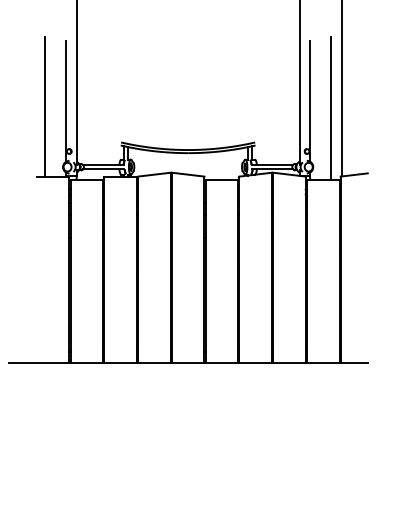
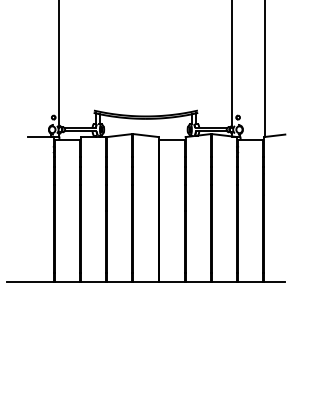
line: (66, 100) -> (51, 78), removed
line: (310, 100) -> (240, 78), removed
line: (44, 106) -> (34, 82), removed
line: (331, 108) -> (257, 84), removed

